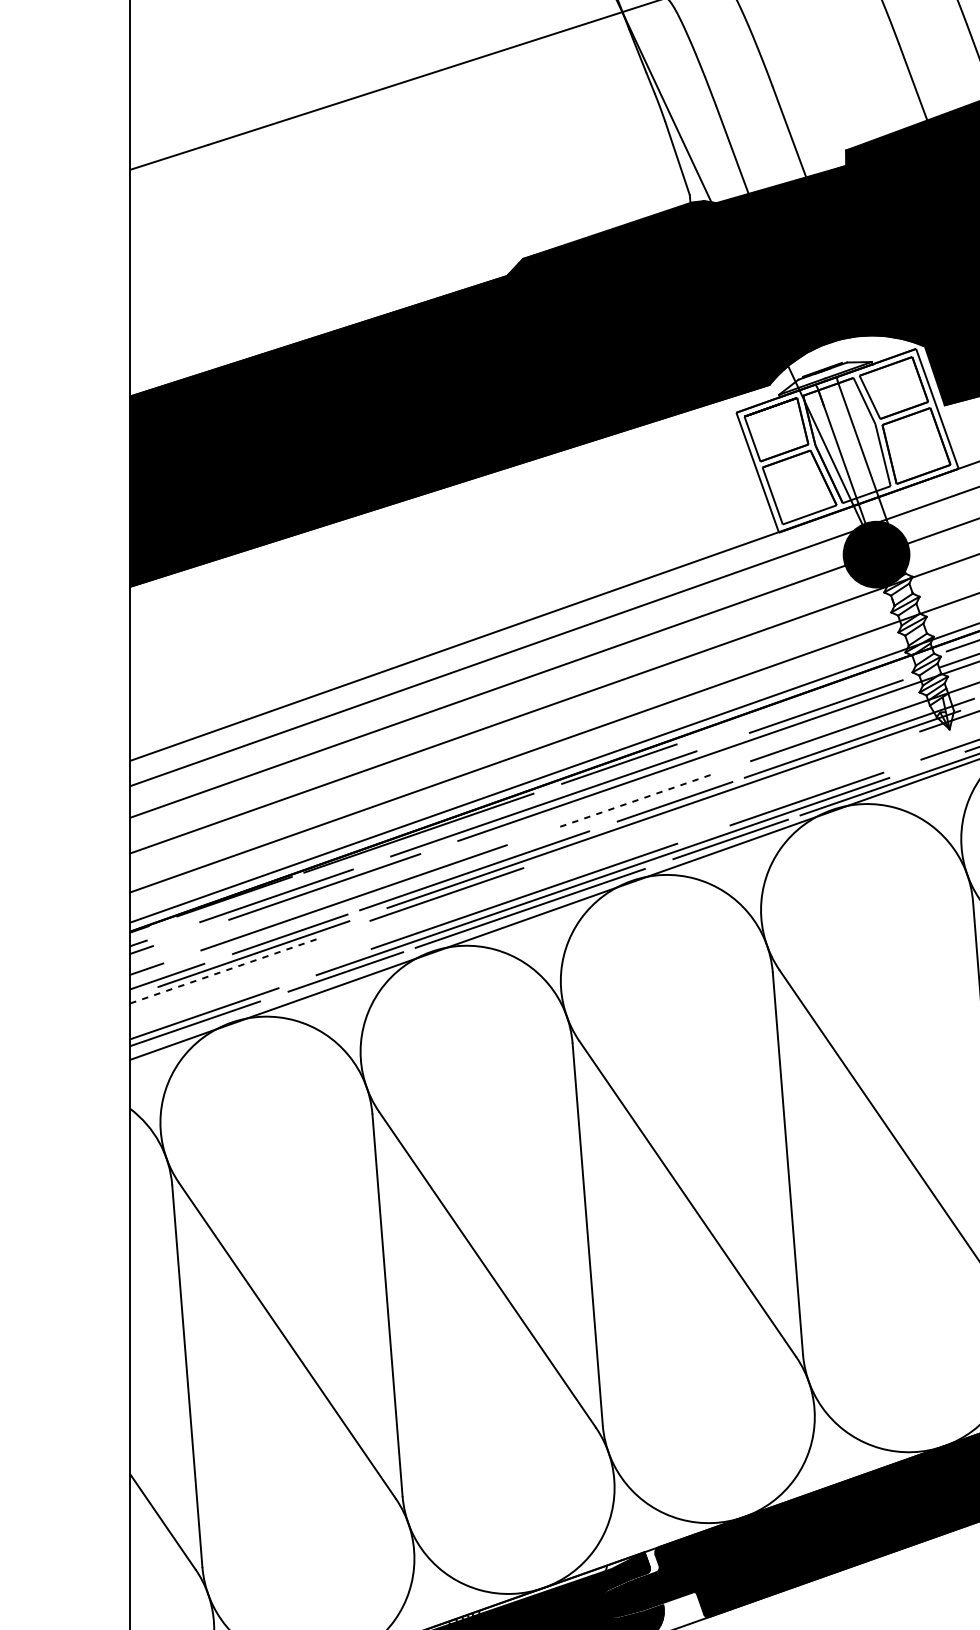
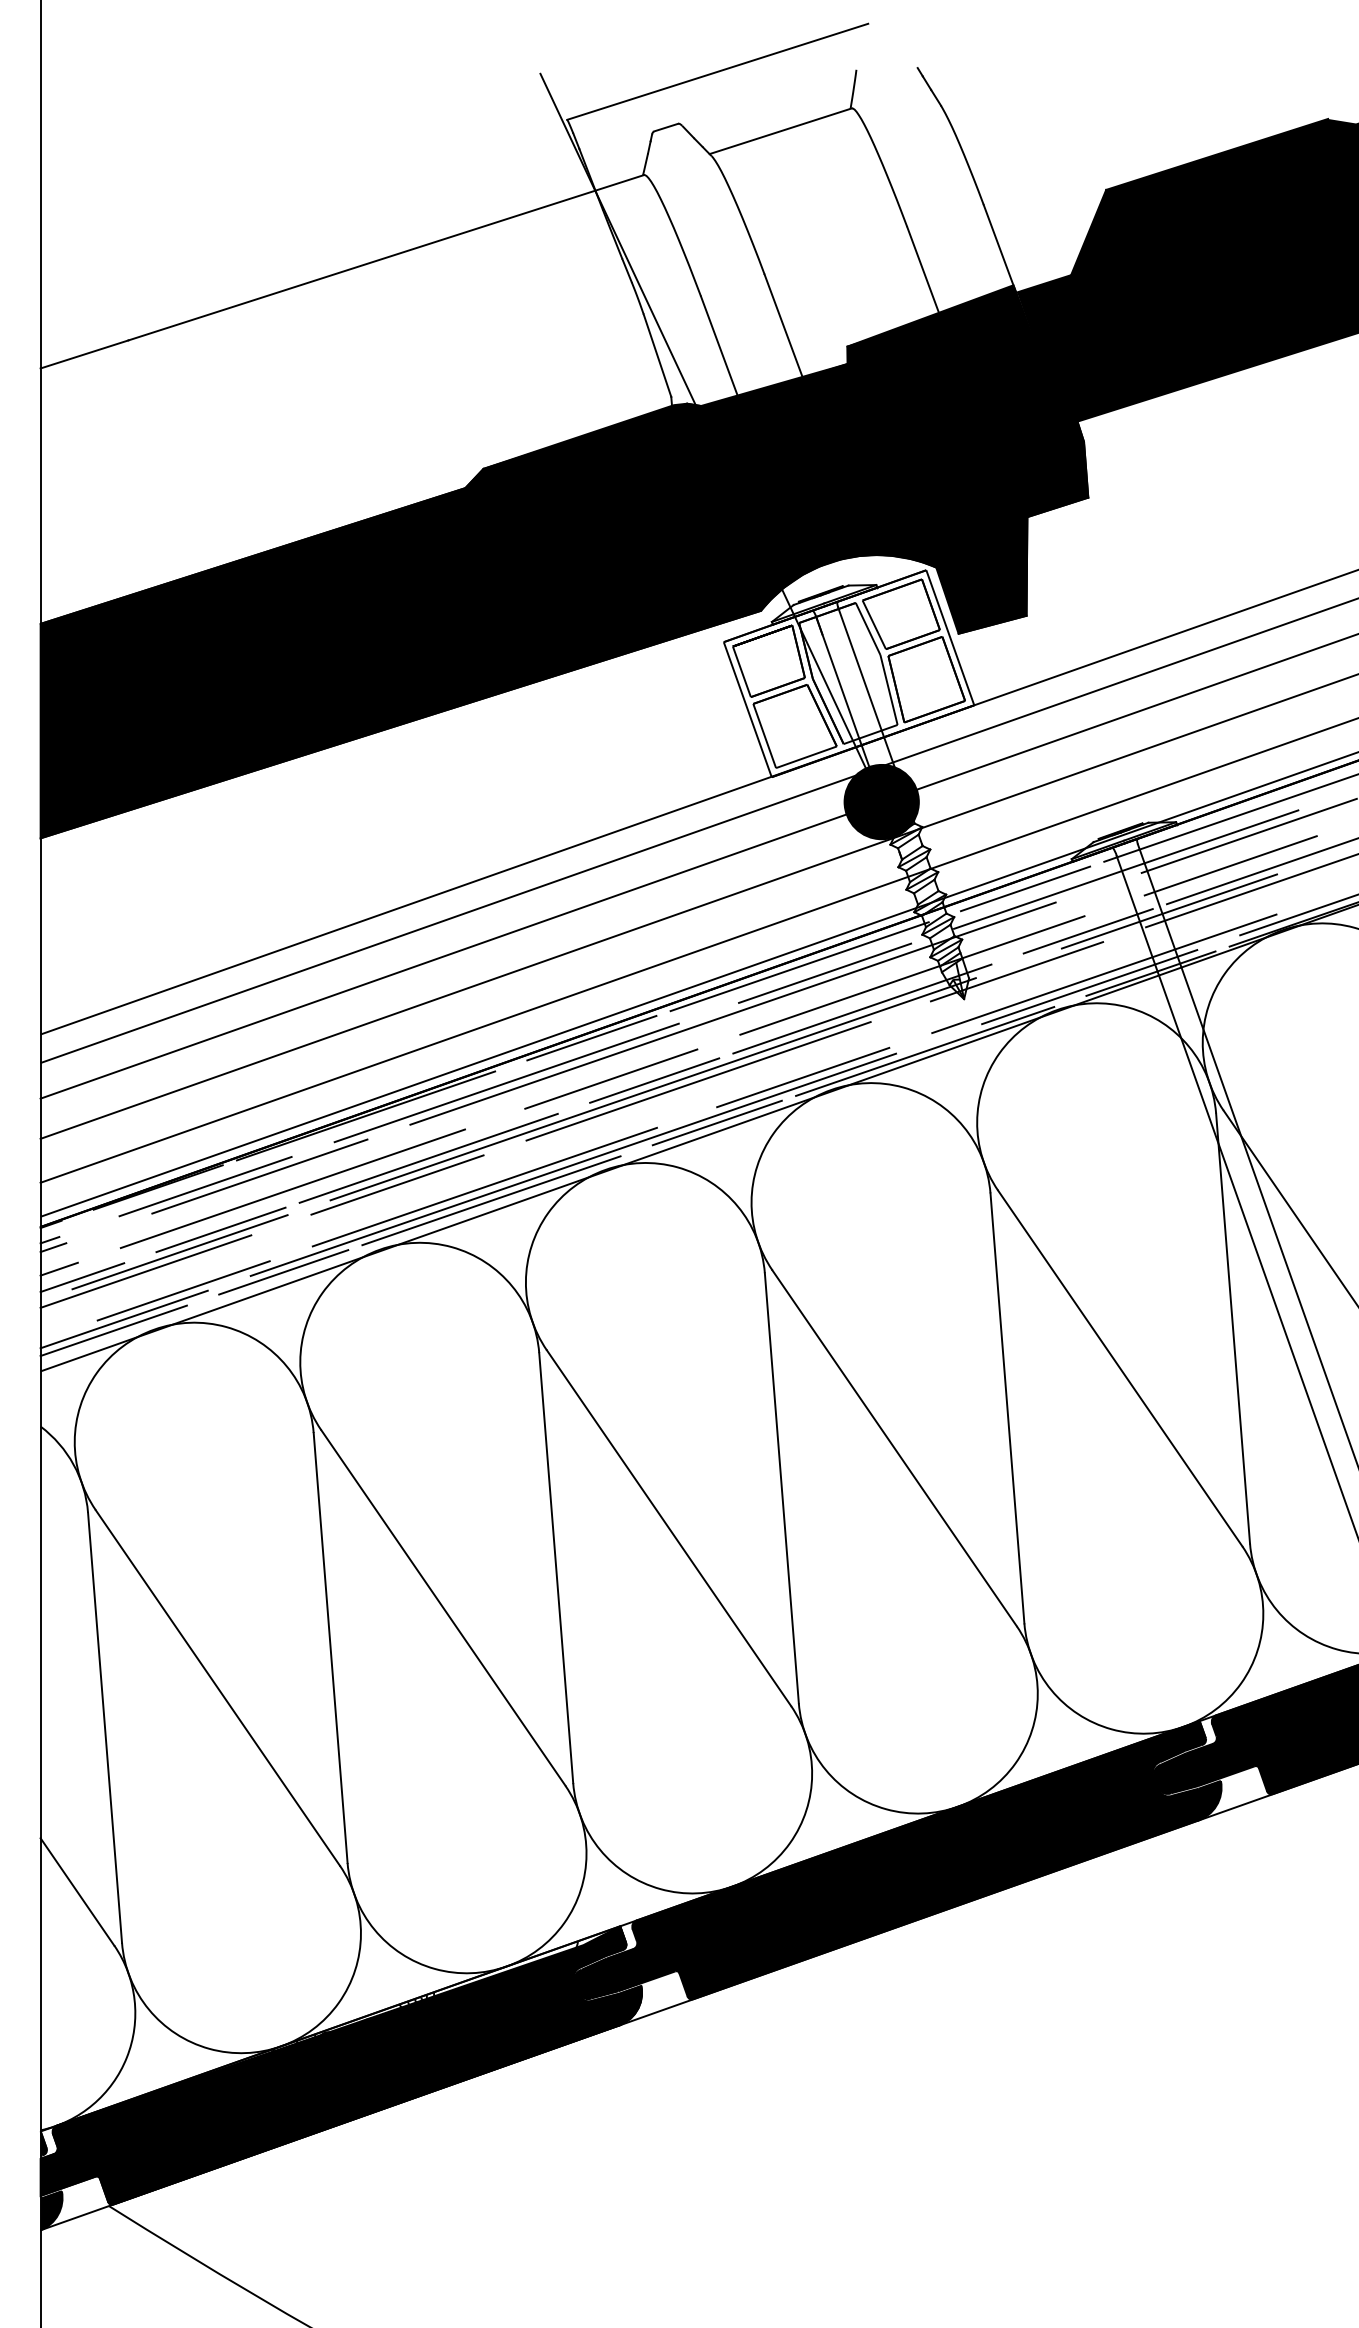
line: (803, 700) -> (799, 966), added
line: (636, 800) -> (611, 1079), dashed -> solid
line: (713, 802) -> (698, 1081), added
line: (224, 971) -> (146, 1271), dashed -> solid
line: (256, 988) -> (183, 1290), added

